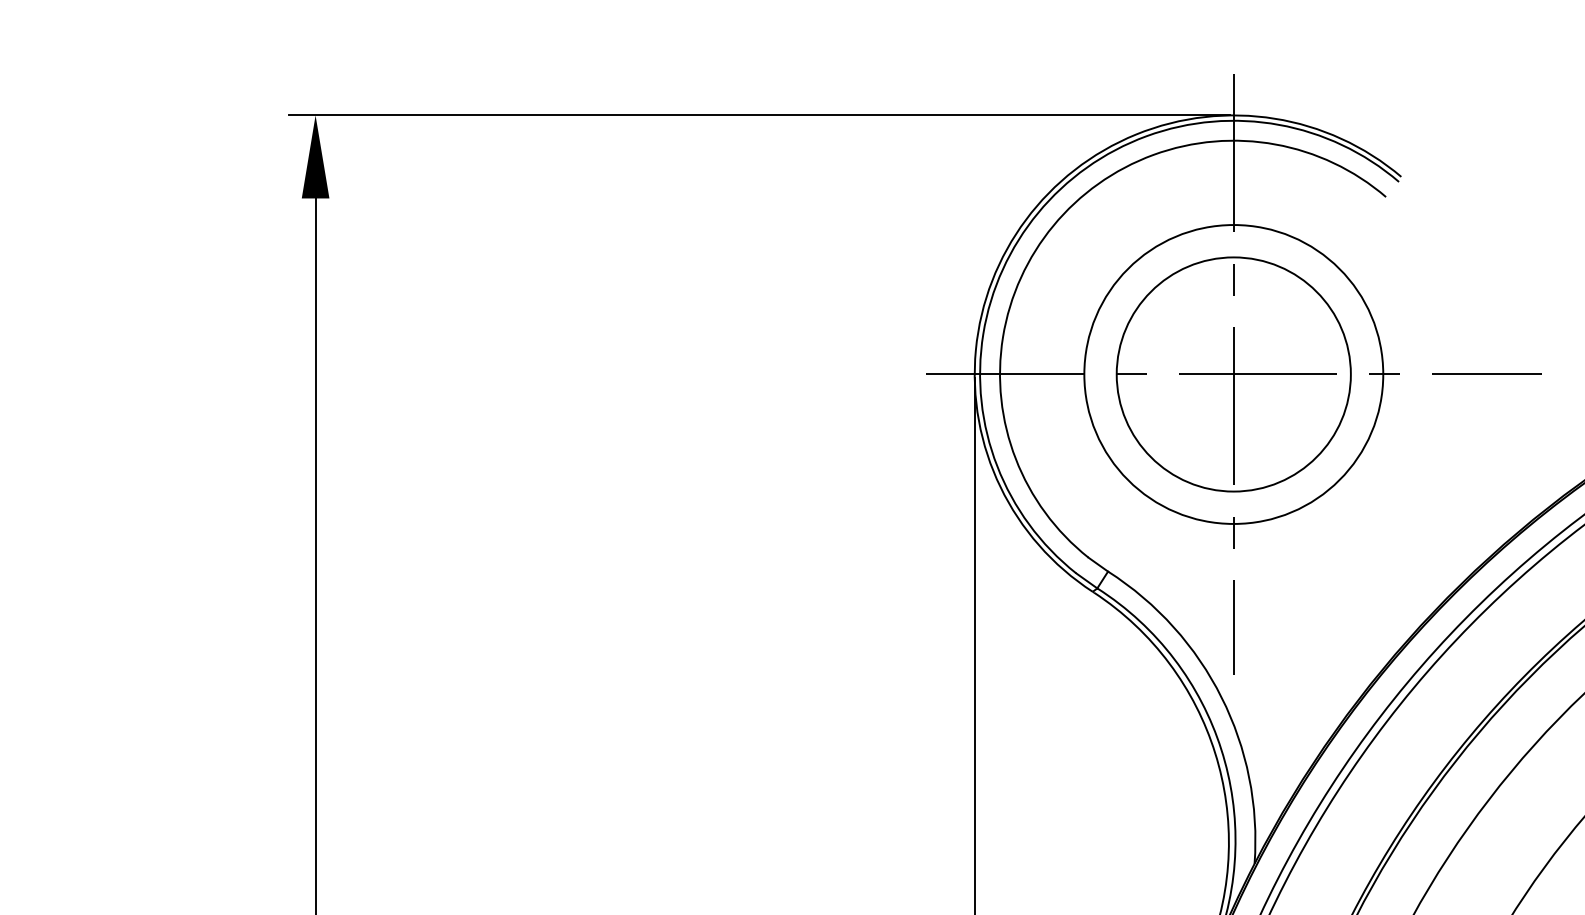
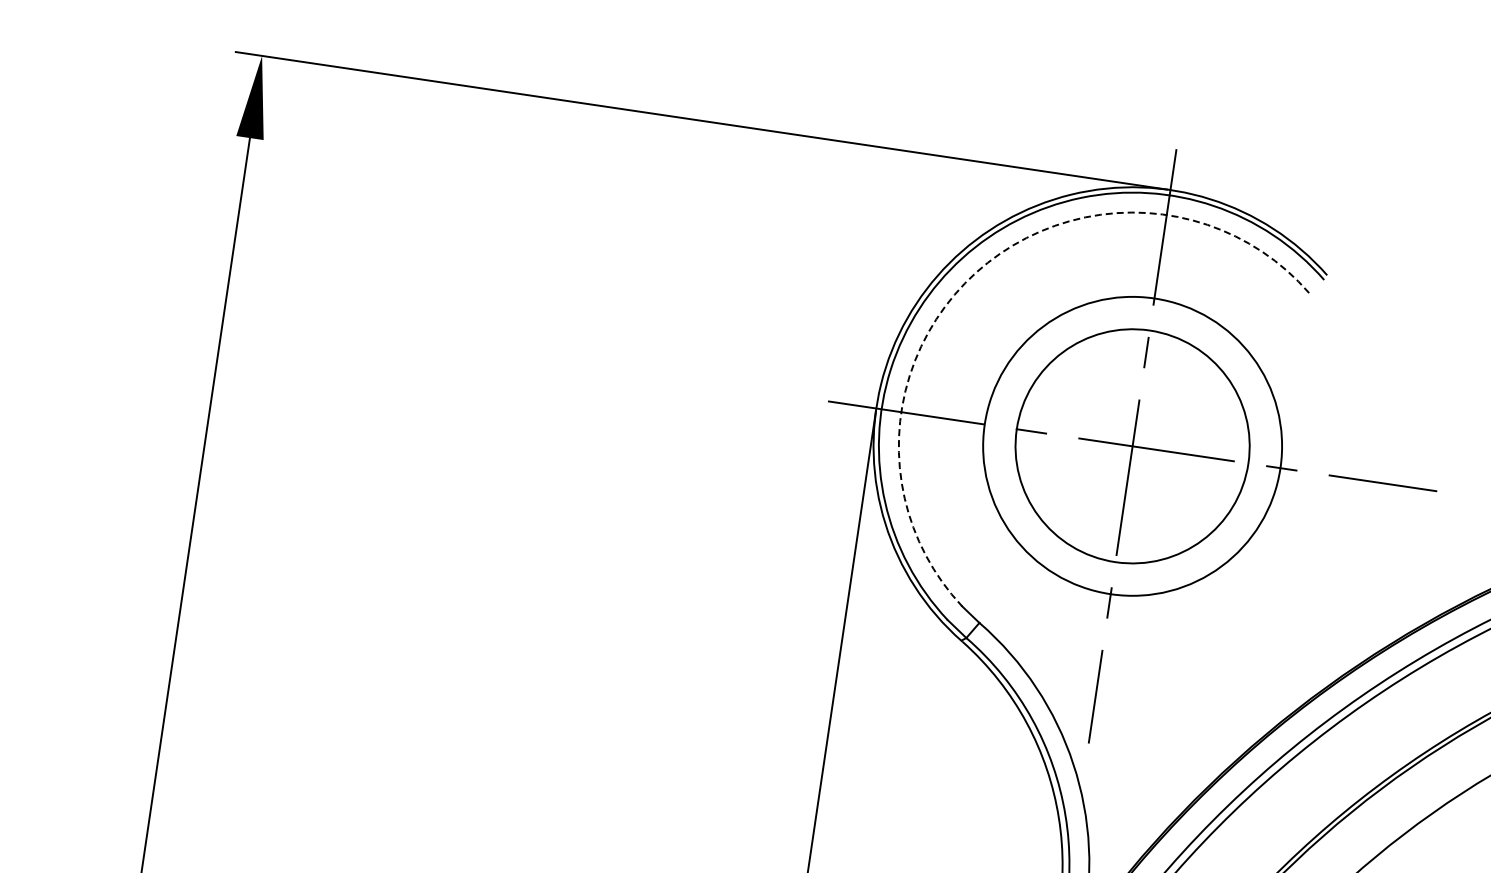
arc: (1053, 225) -> (976, 272), solid -> dashed

